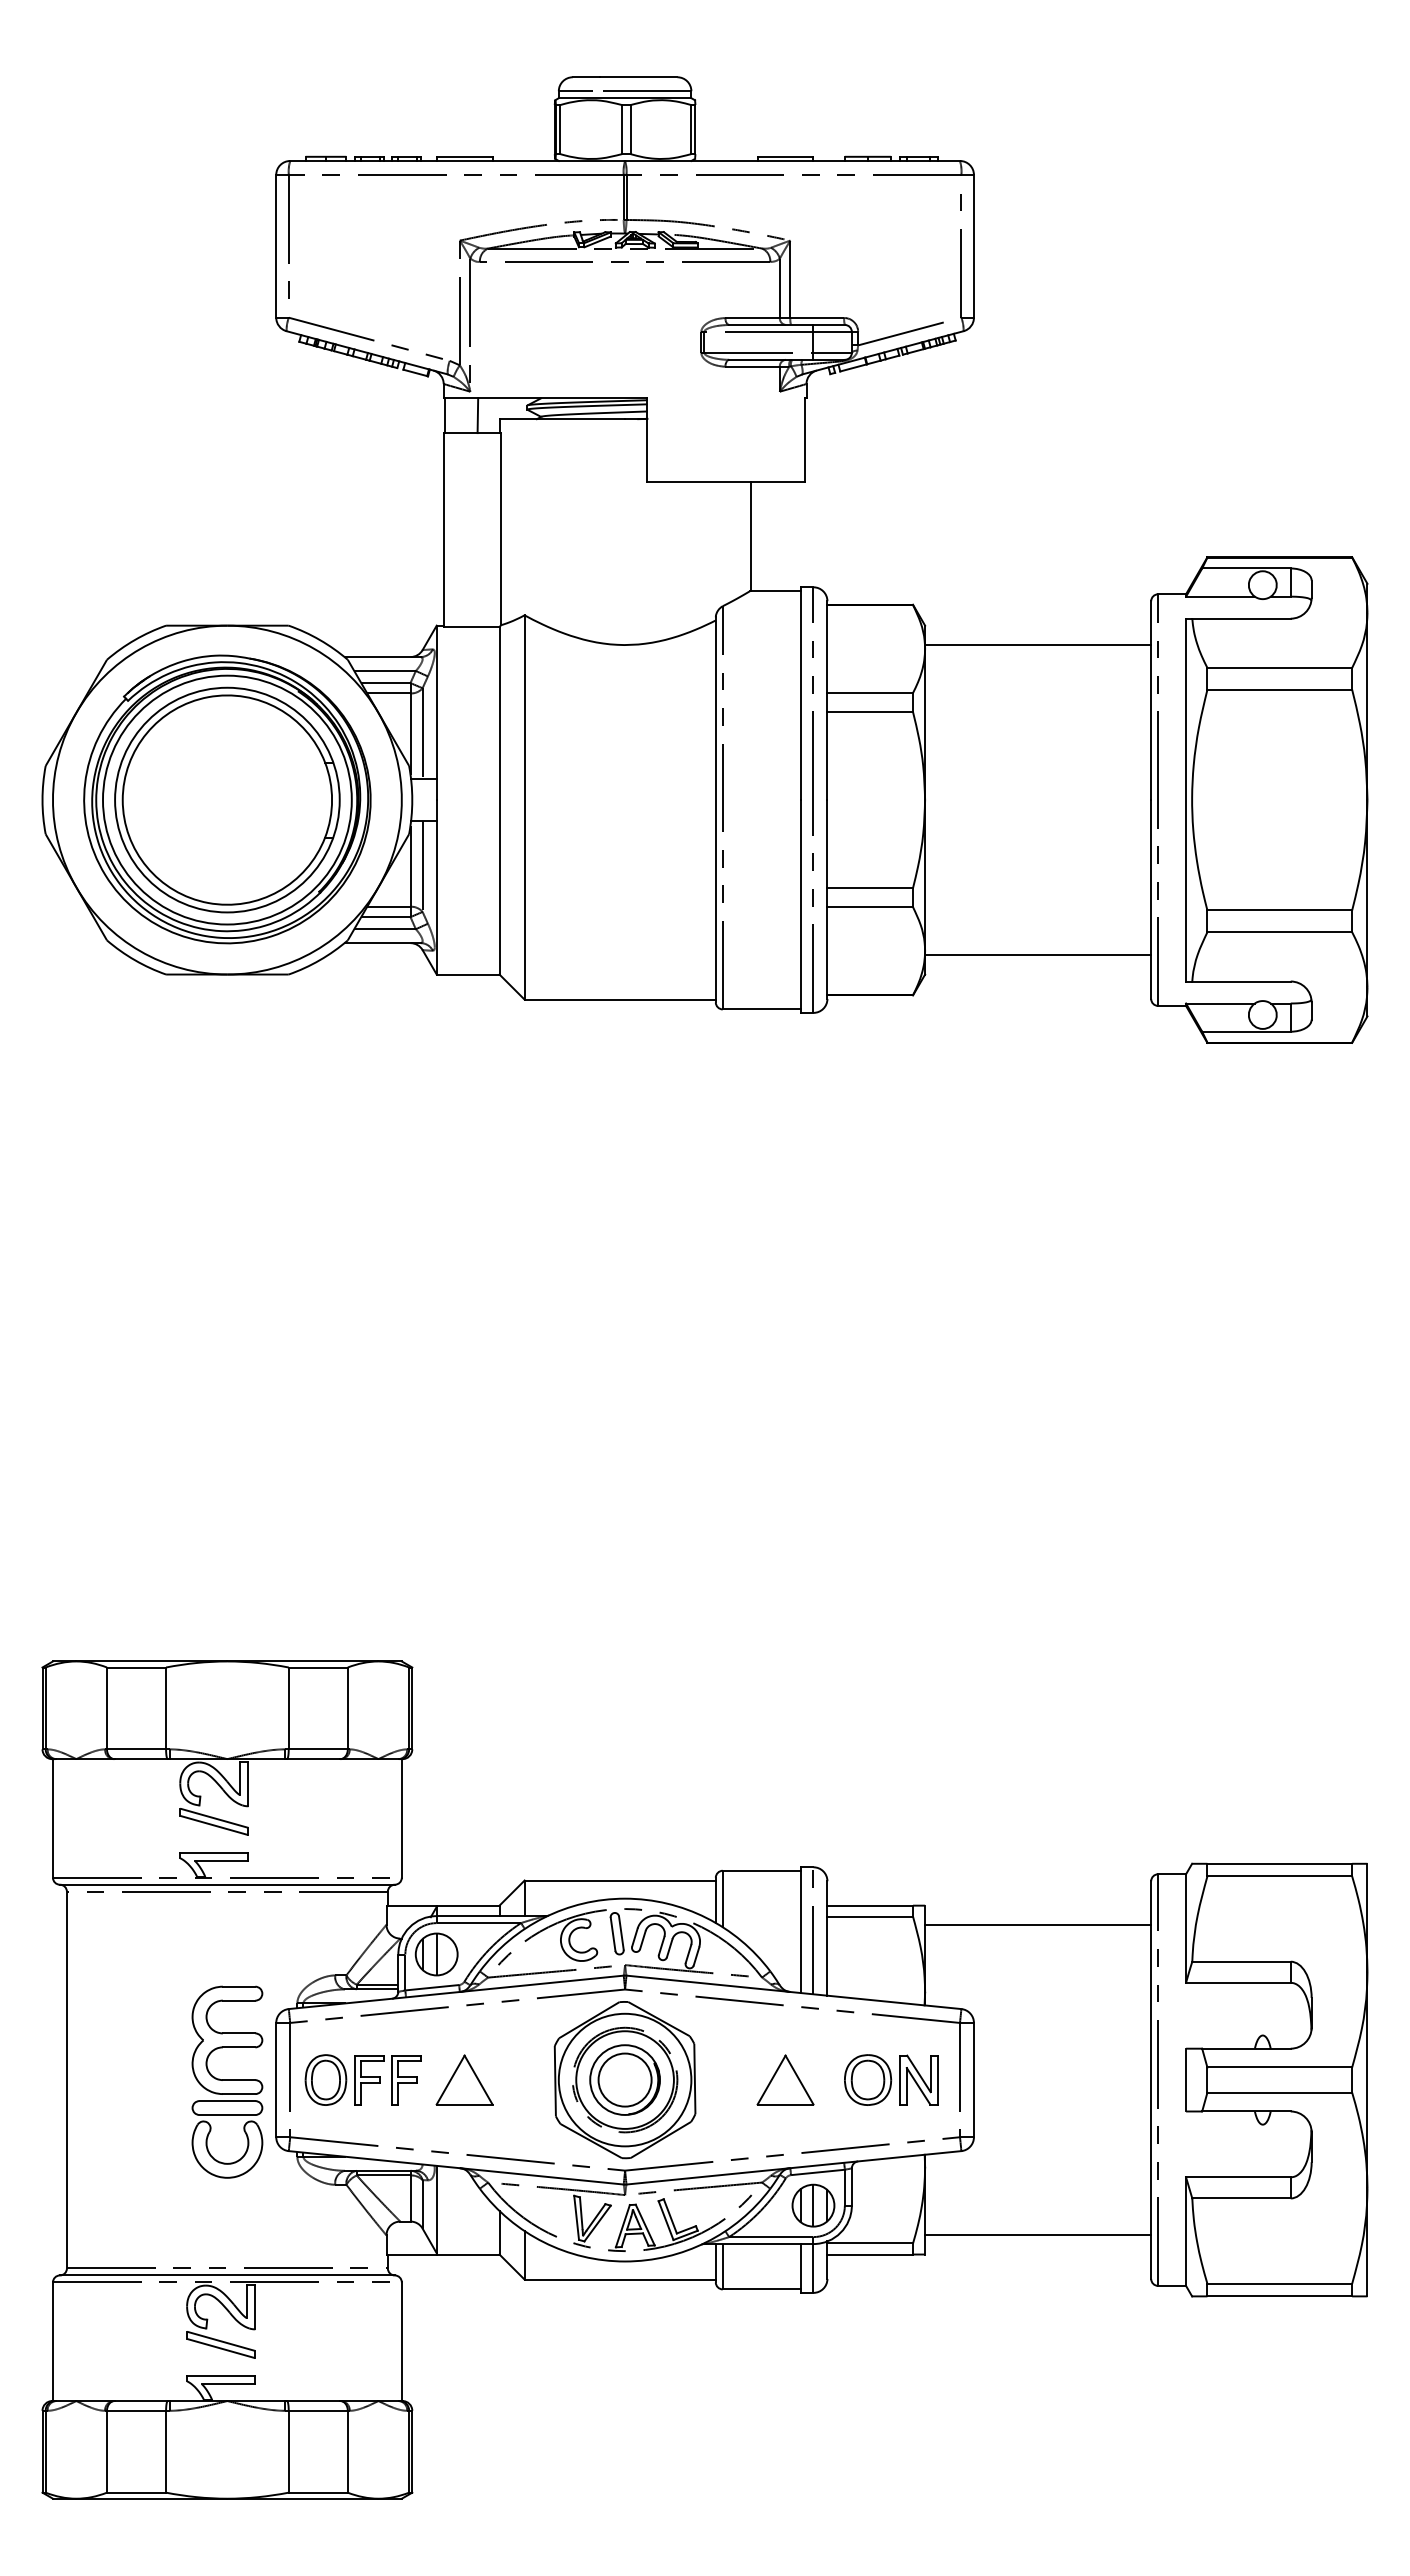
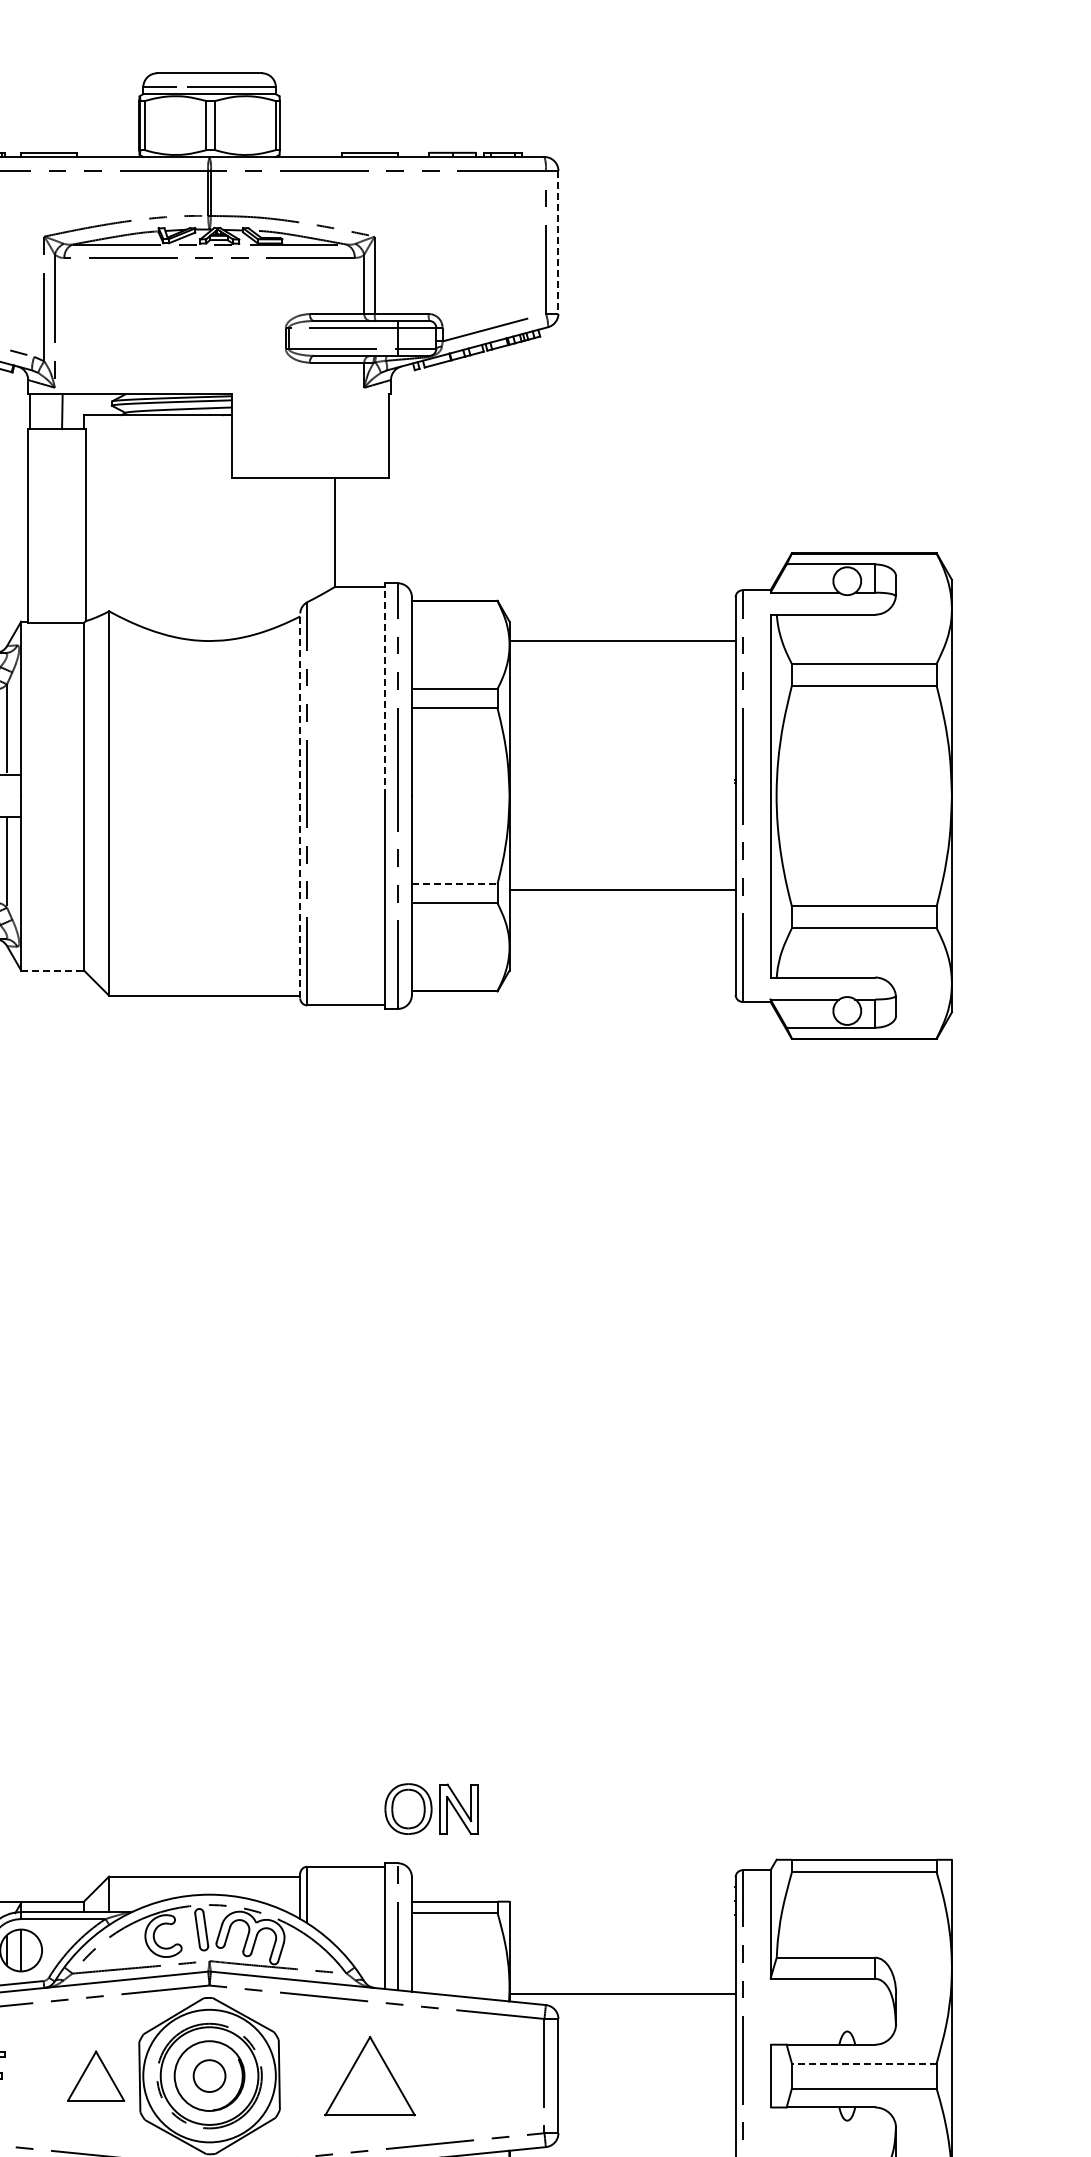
line: (973, 246) -> (557, 242), solid -> dashed
line: (800, 693) -> (384, 689), solid -> dashed
line: (715, 809) -> (299, 805), solid -> dashed
line: (870, 888) -> (454, 884), solid -> dashed
line: (1038, 955) -> (622, 890), moved
line: (468, 974) -> (52, 970), solid -> dashed
line: (1038, 1925) -> (622, 1994), moved
line: (1279, 2067) -> (863, 2063), solid -> dashed
part: (464, 2079) -> (95, 2075), moved
circle: (624, 2079) -> (208, 2075), size x0.6
part: (785, 2079) -> (369, 2075), size x1.6
part: (891, 2079) -> (431, 1808), moved

